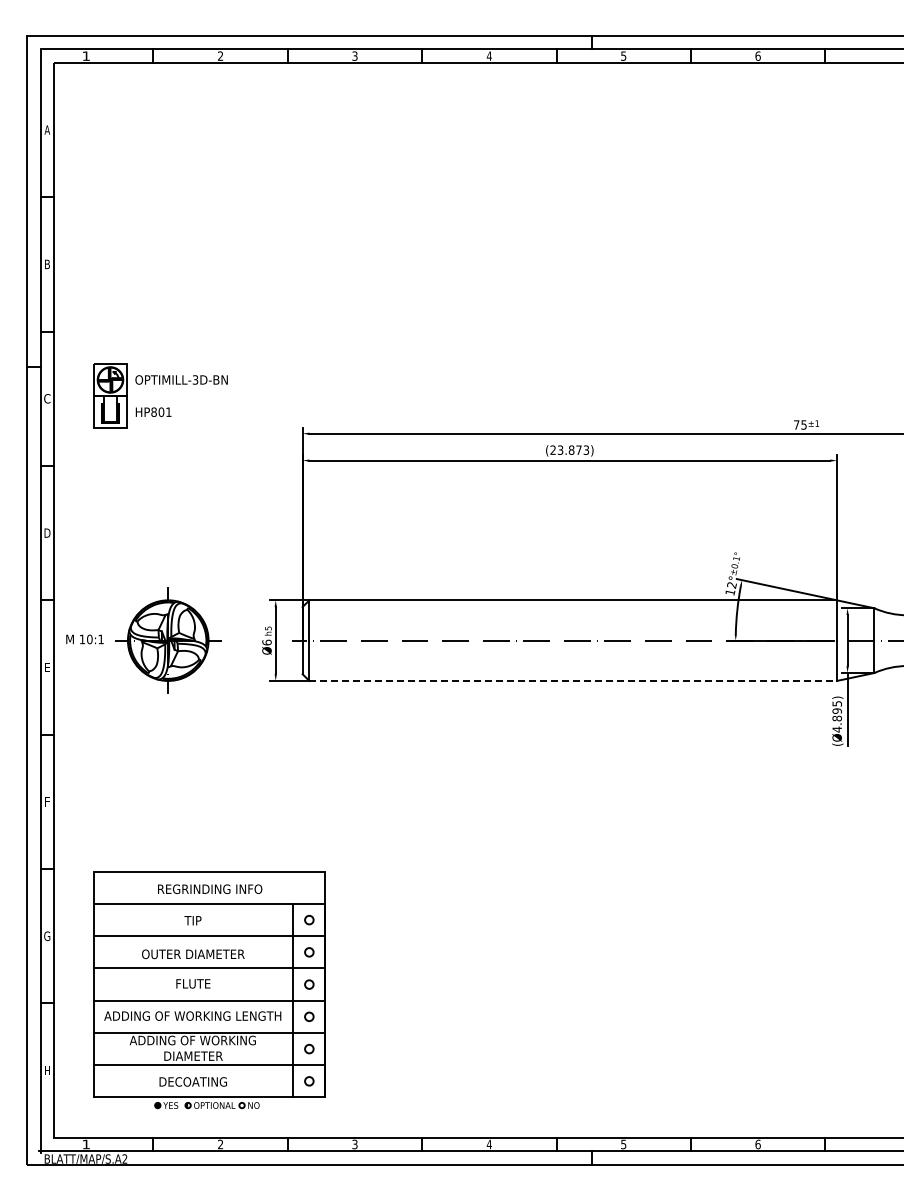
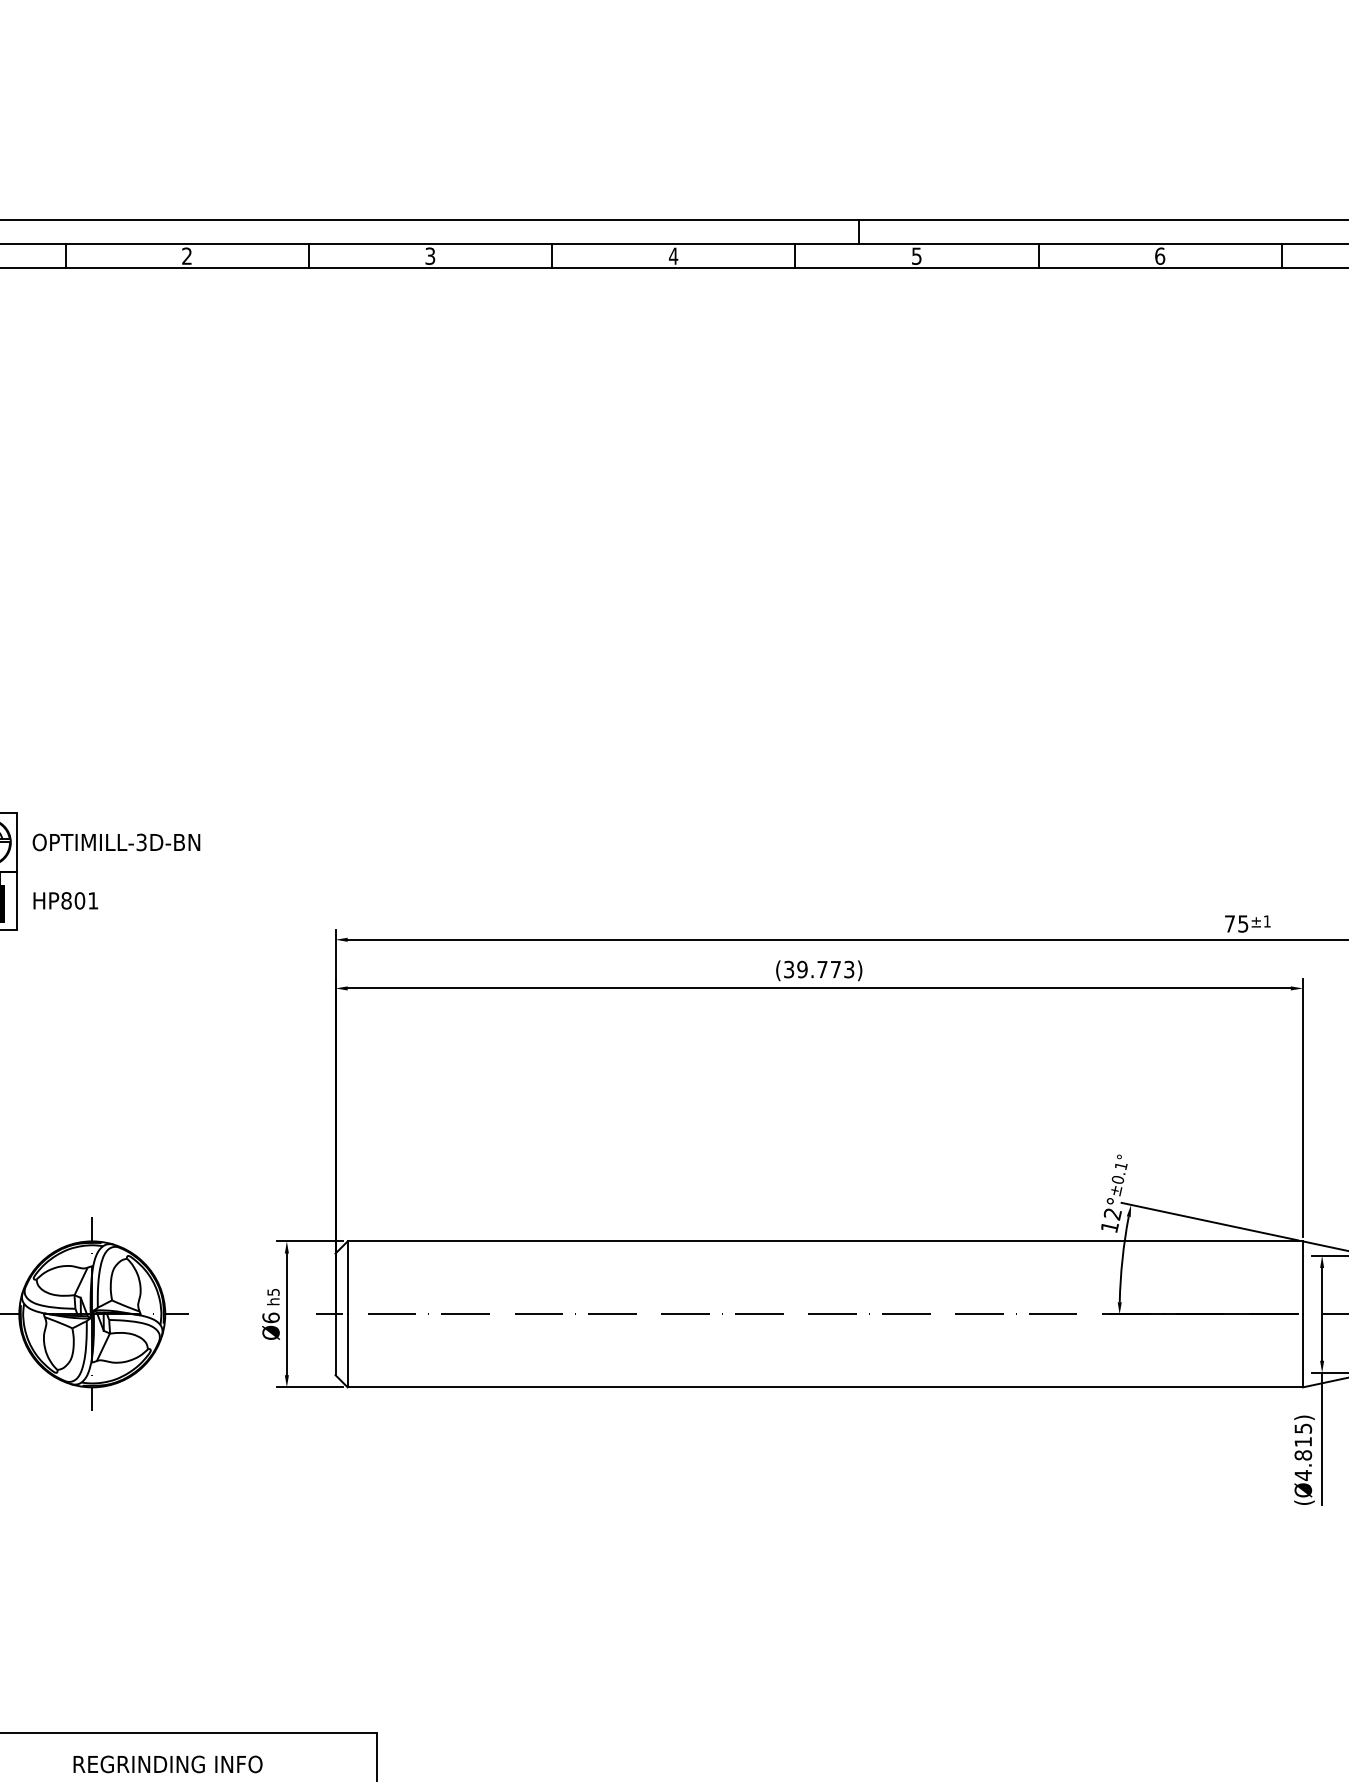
text: (562, 449) -> (805, 968), (23.873) -> (39.773)
line: (573, 680) -> (825, 1386), dashed -> solid
text: (836, 710) -> (1302, 1440), (Ø4.895) -> (Ø4.815)

